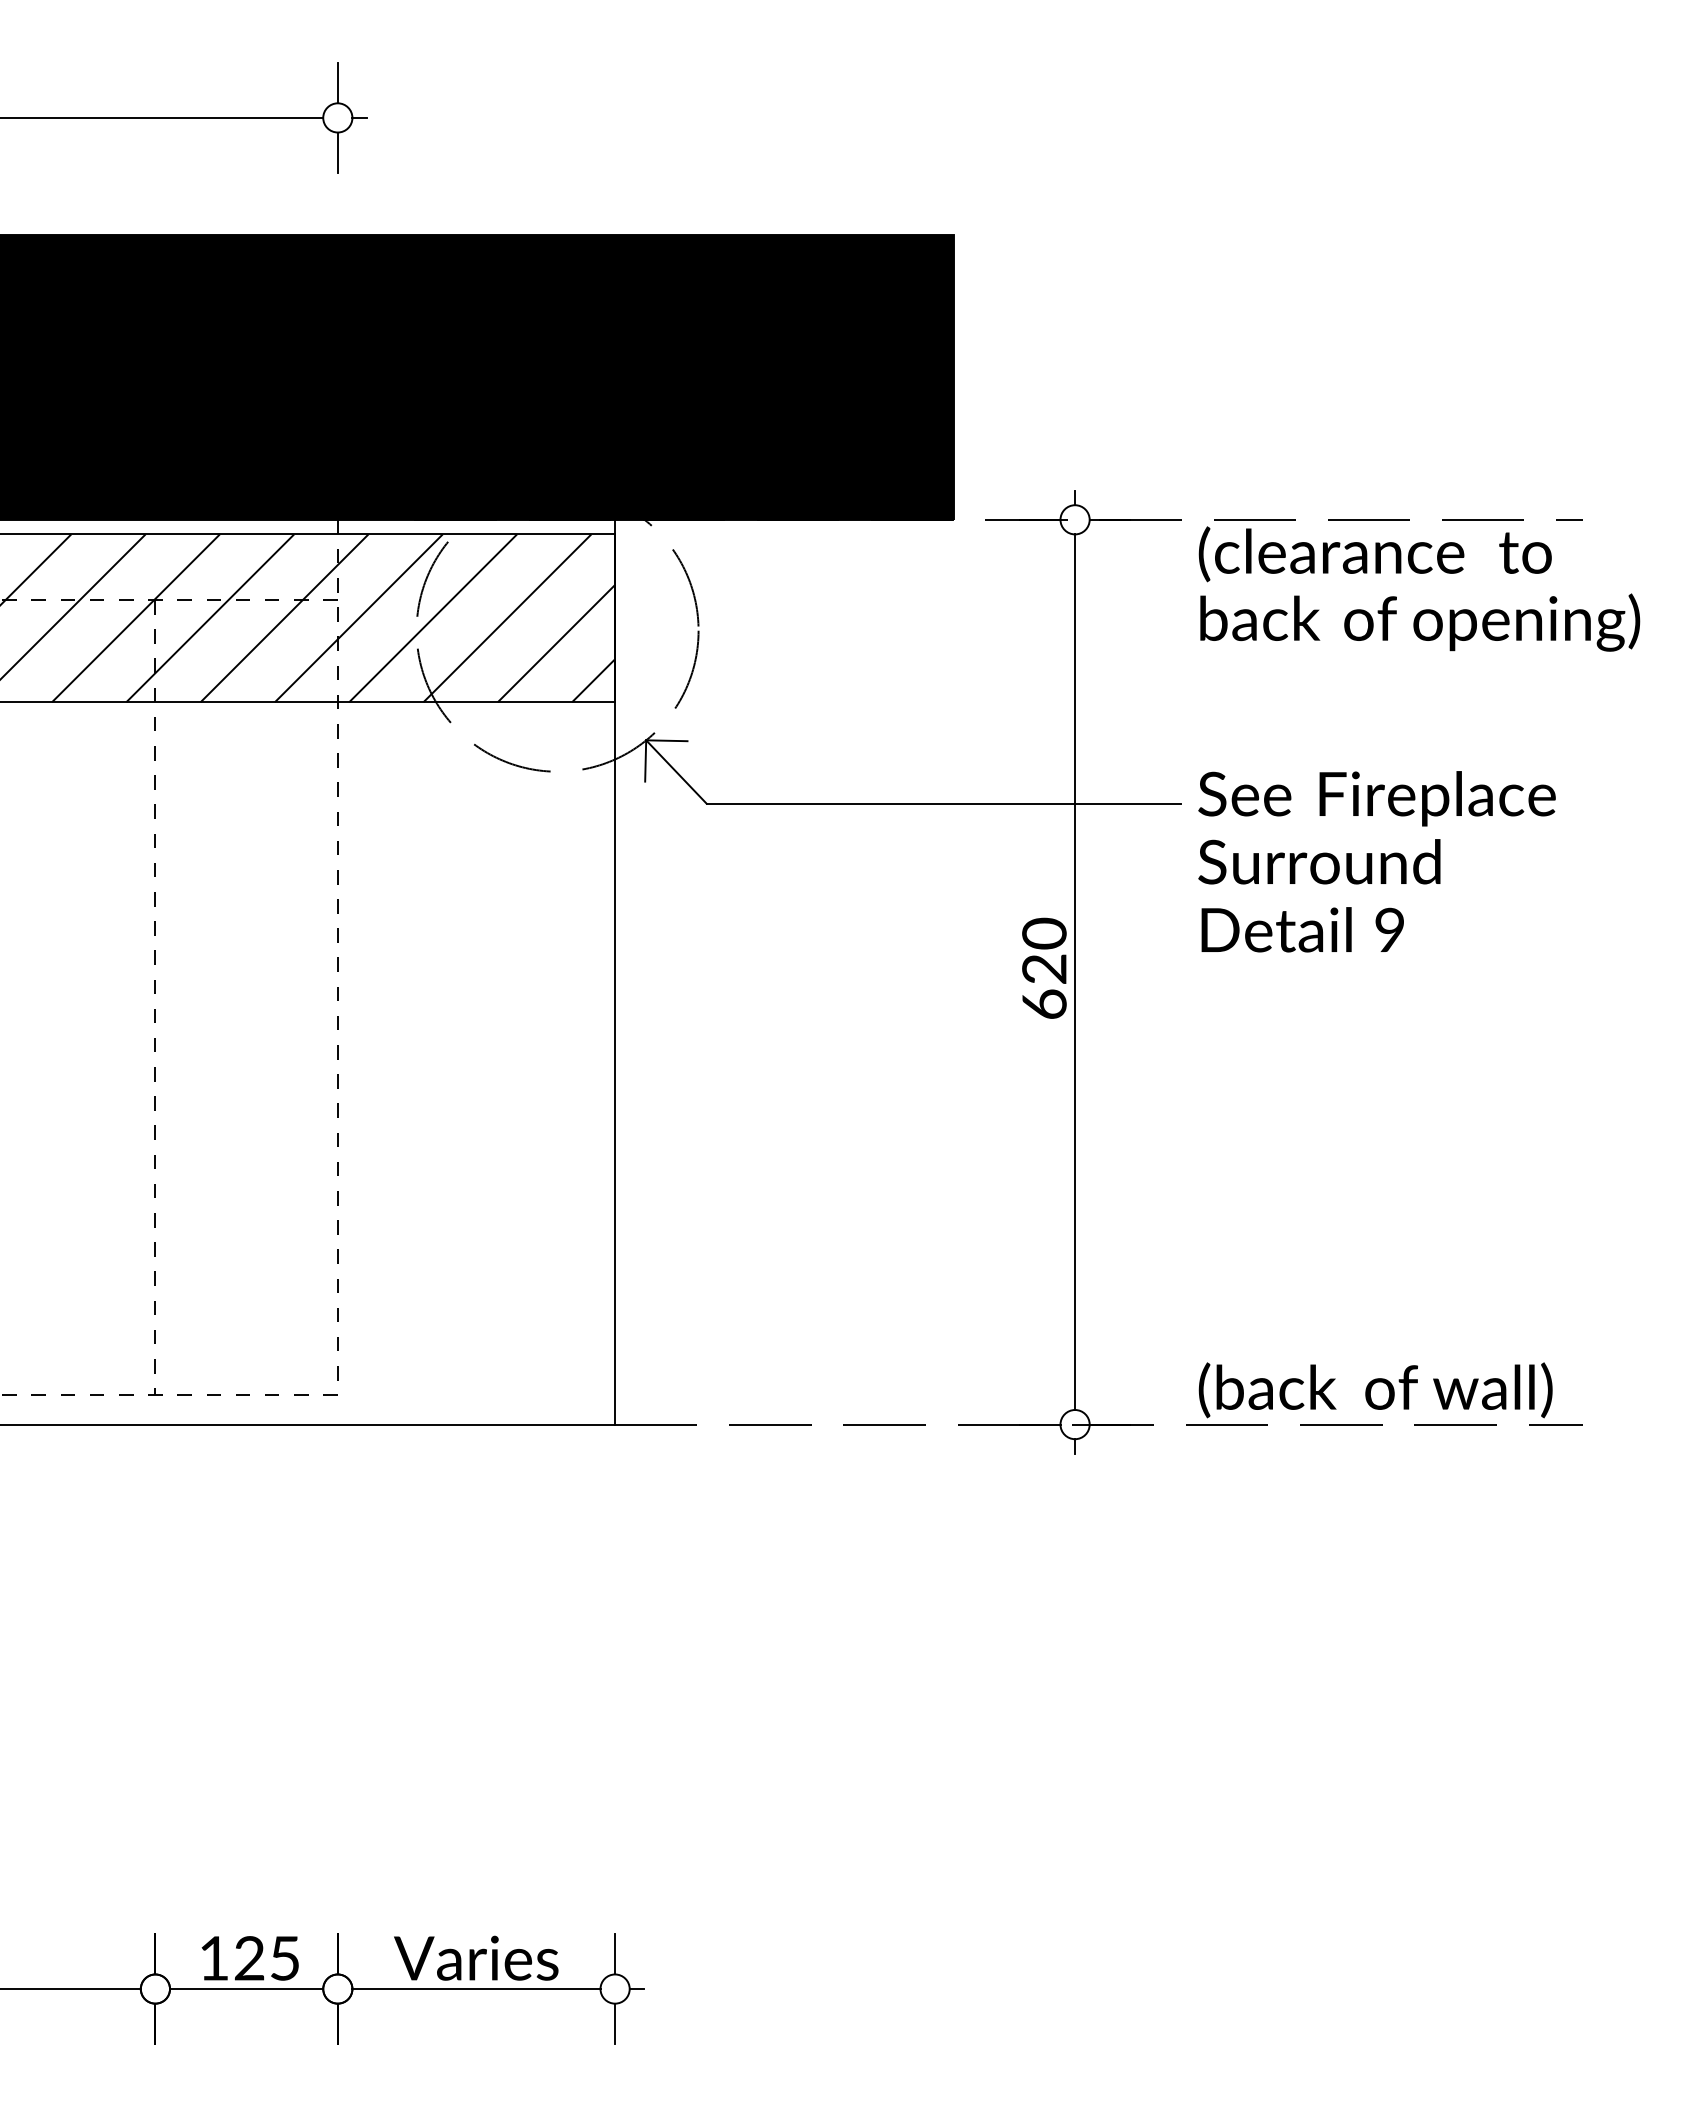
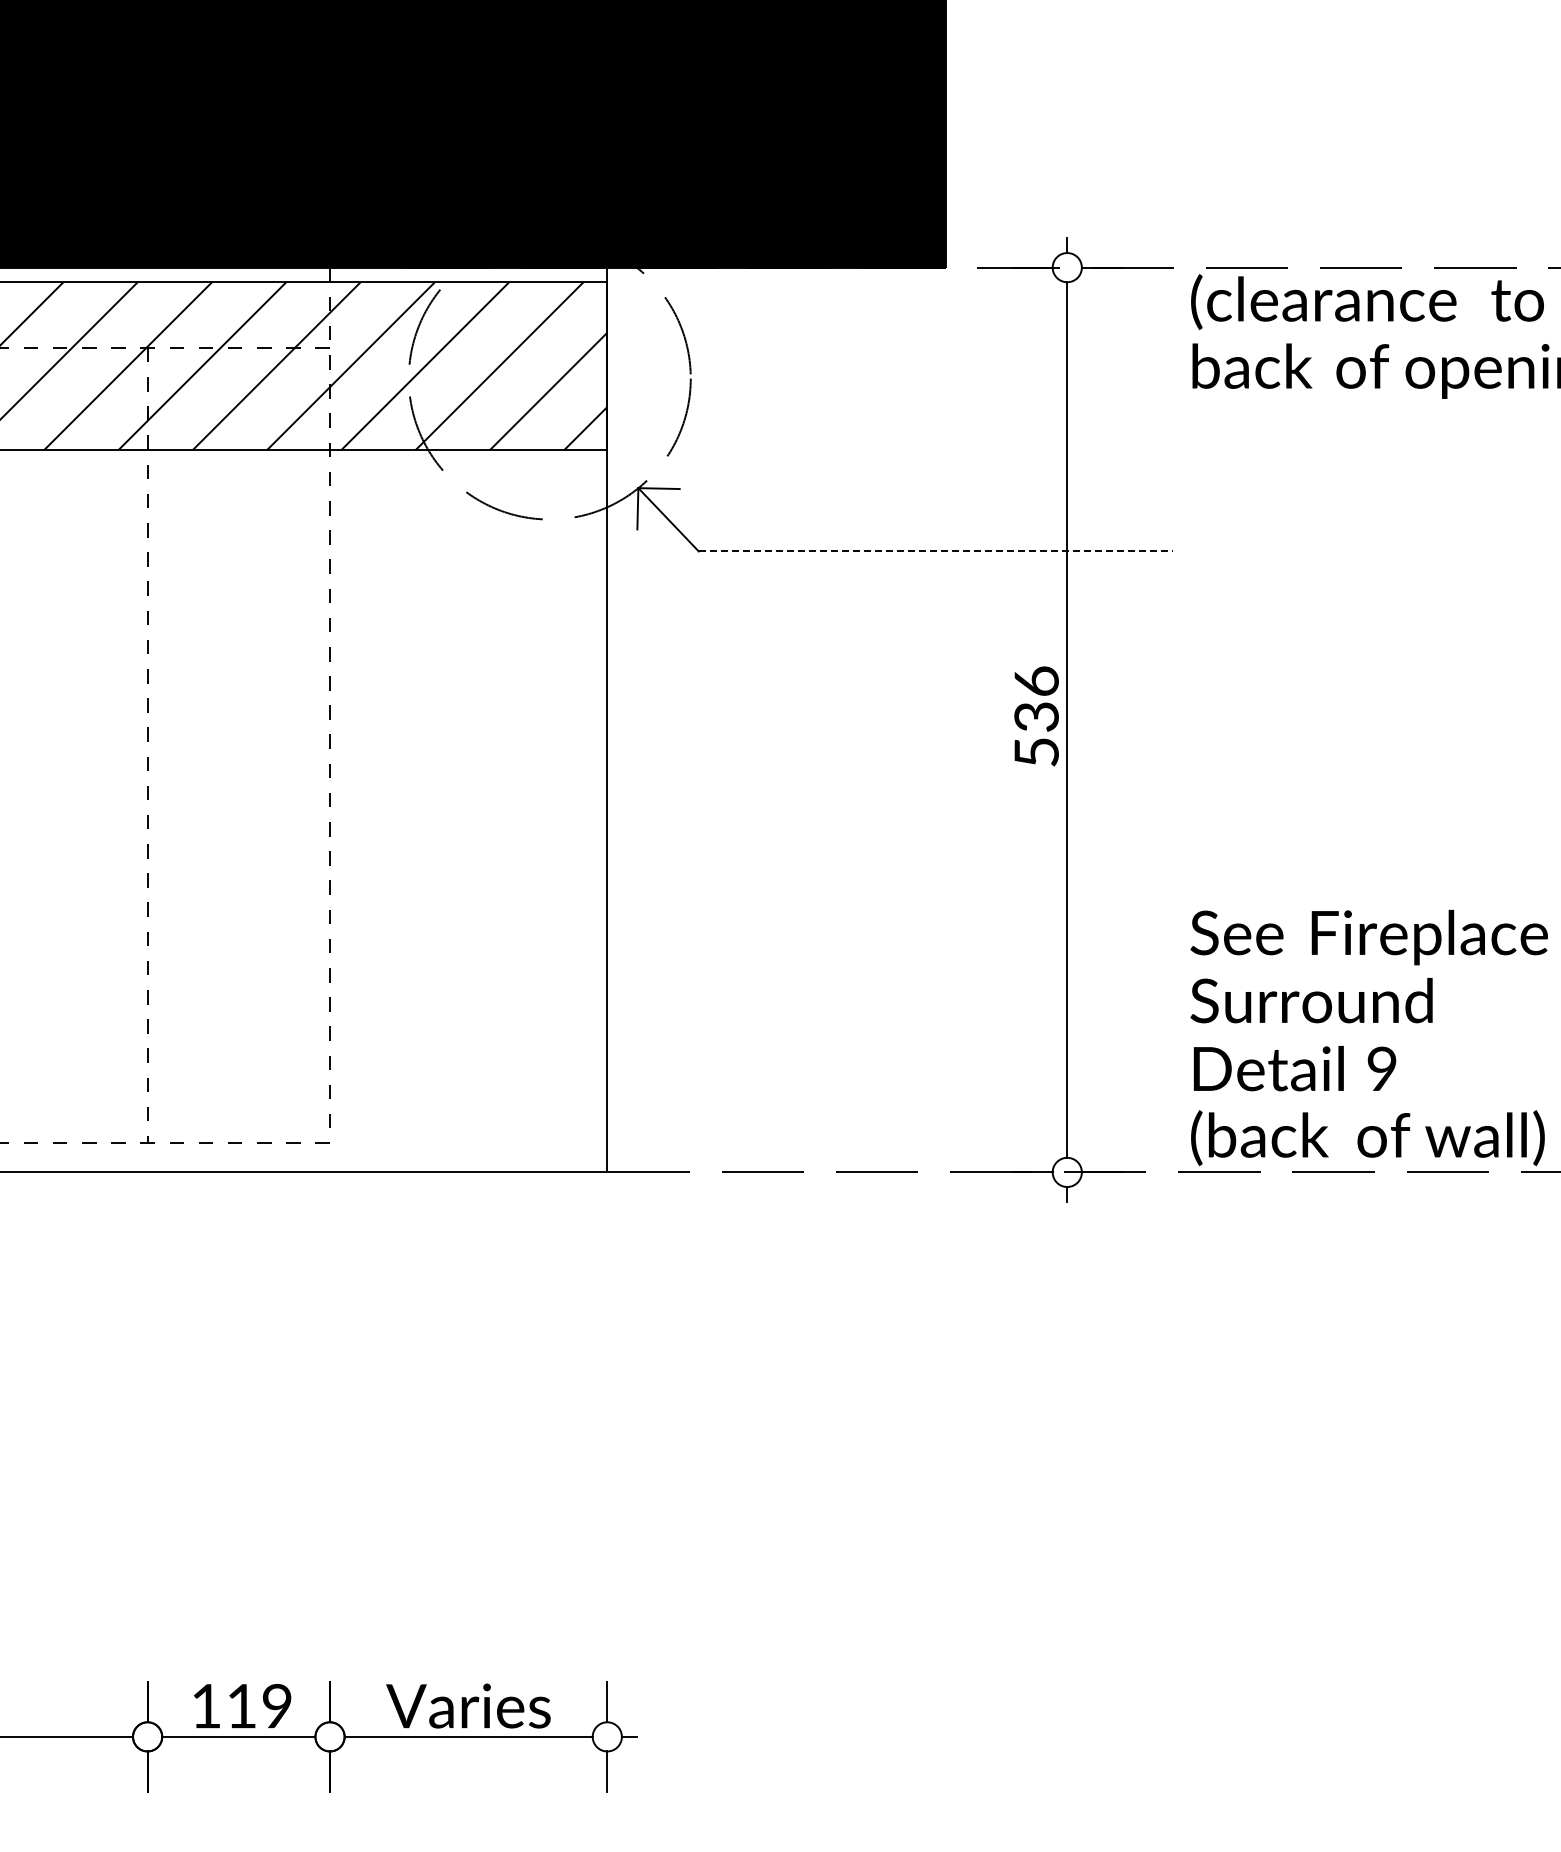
line: (944, 803) -> (936, 551), solid -> dashed
text: (1376, 861) -> (1368, 1000), moved
text: (1044, 967) -> (1036, 715), 620 -> 536
text: (266, 1958) -> (258, 1706), 125 -> 119

